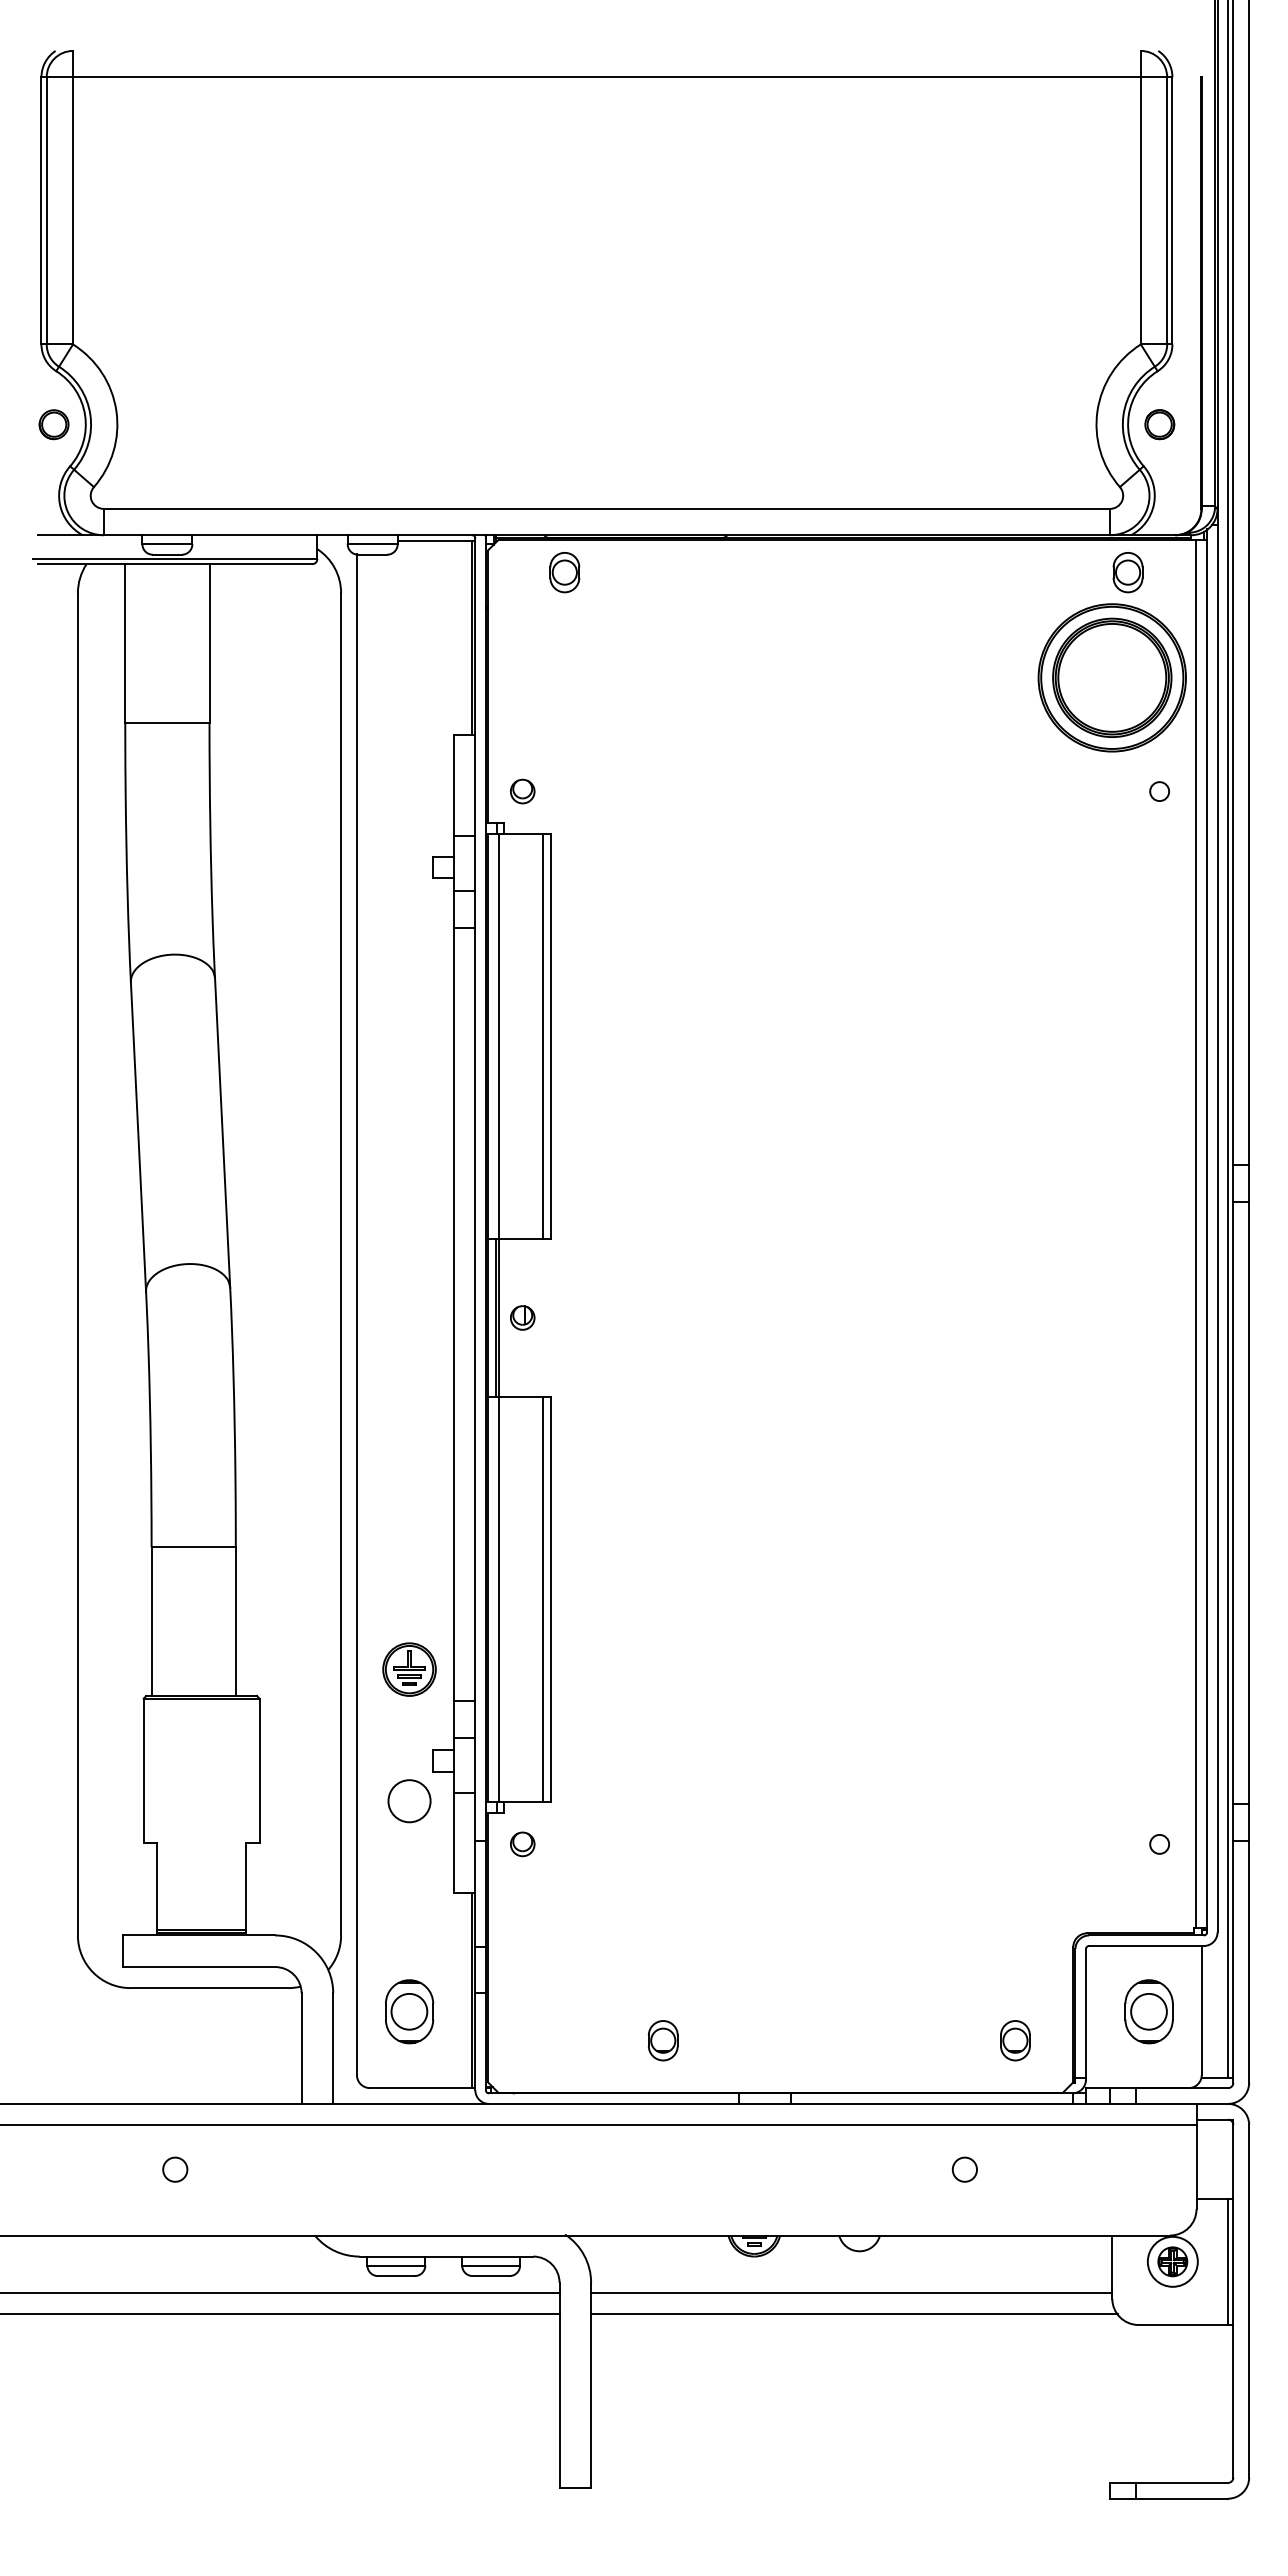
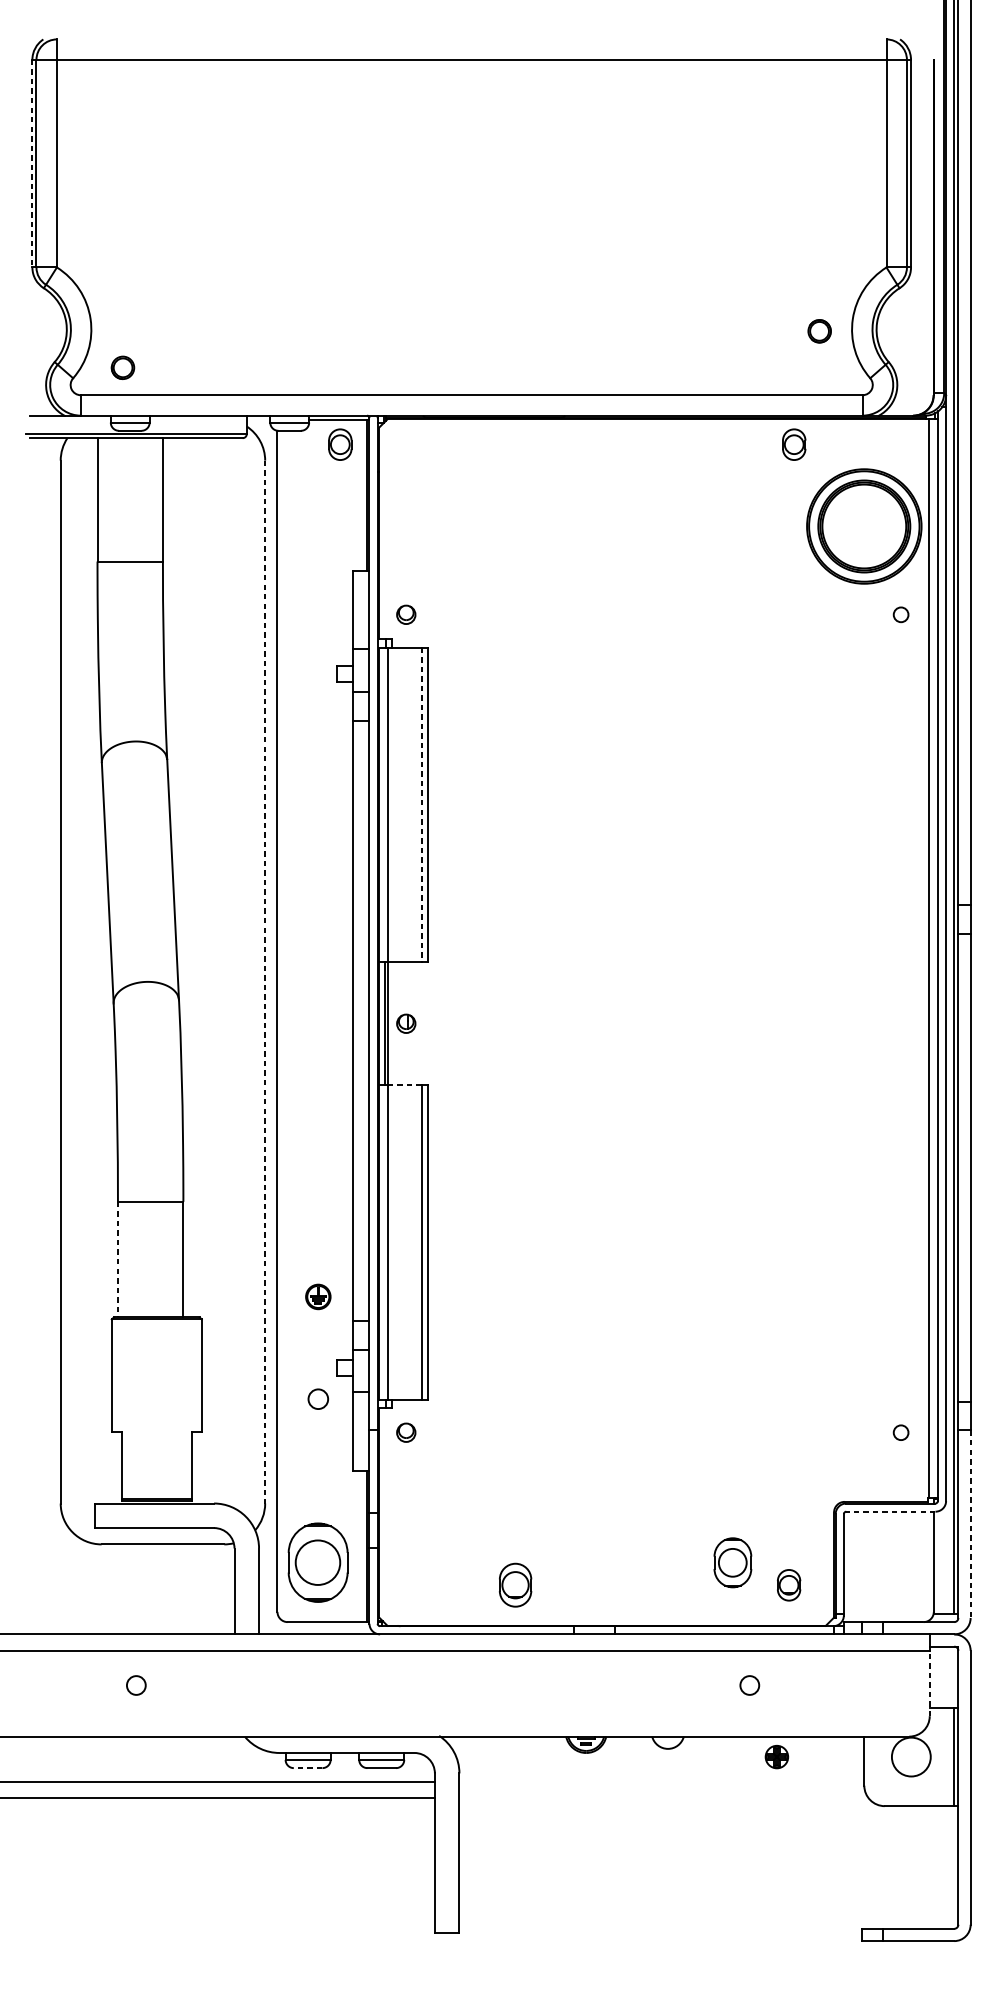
line: (41, 210) -> (32, 163), solid -> dashed
part: (53, 424) -> (122, 367), moved
part: (1159, 424) -> (819, 331), moved
part: (564, 572) -> (340, 444), moved
part: (1127, 572) -> (793, 444), moved
line: (542, 1036) -> (421, 805), solid -> dashed
line: (341, 1264) -> (265, 982), solid -> dashed
line: (520, 1396) -> (404, 1084), solid -> dashed
line: (151, 1622) -> (117, 1260), solid -> dashed
part: (409, 1669) -> (318, 1296), size x0.6
circle: (409, 1801) -> (318, 1399), size x0.6
line: (1146, 1946) -> (890, 1512), solid -> dashed
line: (1249, 1962) -> (970, 1524), solid -> dashed
part: (409, 2011) -> (318, 1562), size x1.6
part: (1148, 2011) -> (732, 1562), moved
part: (662, 2040) -> (514, 1585), size x1.4
line: (1196, 2166) -> (929, 1683), solid -> dashed
part: (1172, 2261) -> (776, 1756), moved
line: (395, 2276) -> (307, 1768), solid -> dashed
line: (851, 2293) -> (661, 1781), removed
line: (854, 2314) -> (664, 1797), removed

